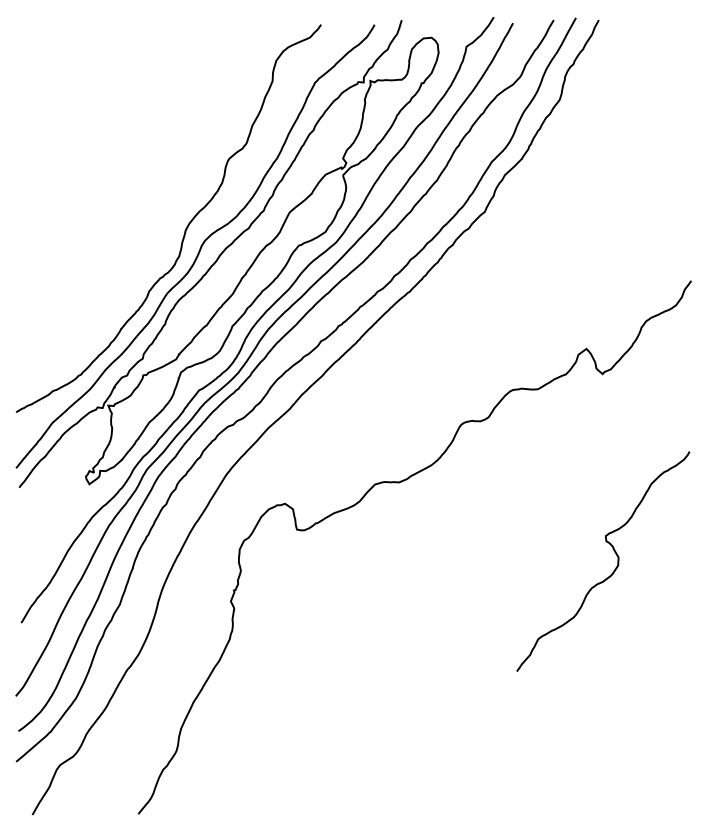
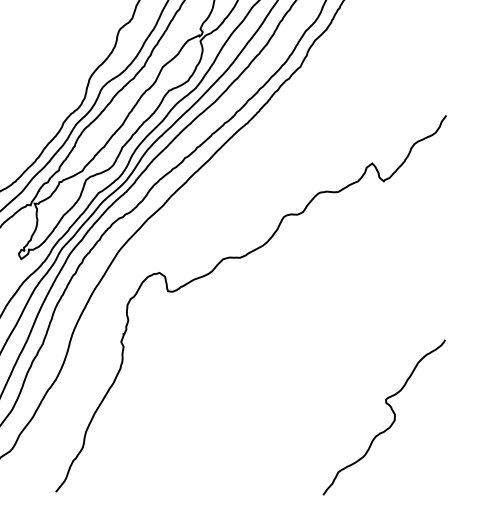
curve: (615, 567) -> (392, 421), moved

